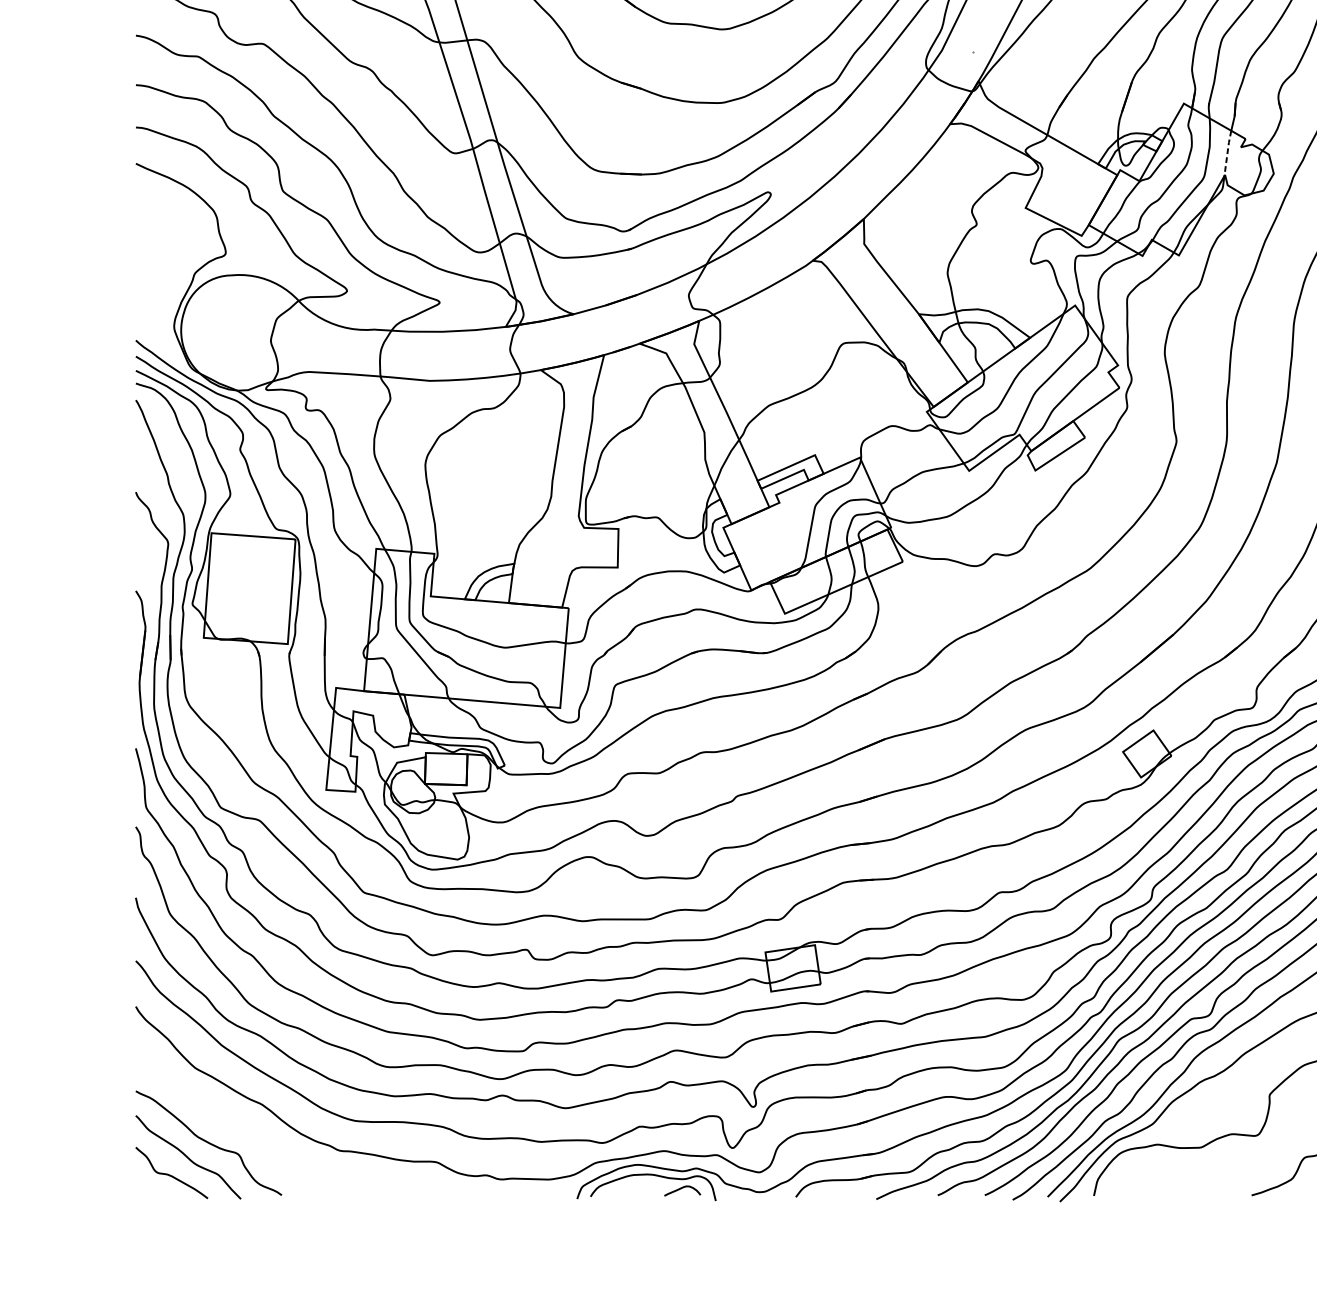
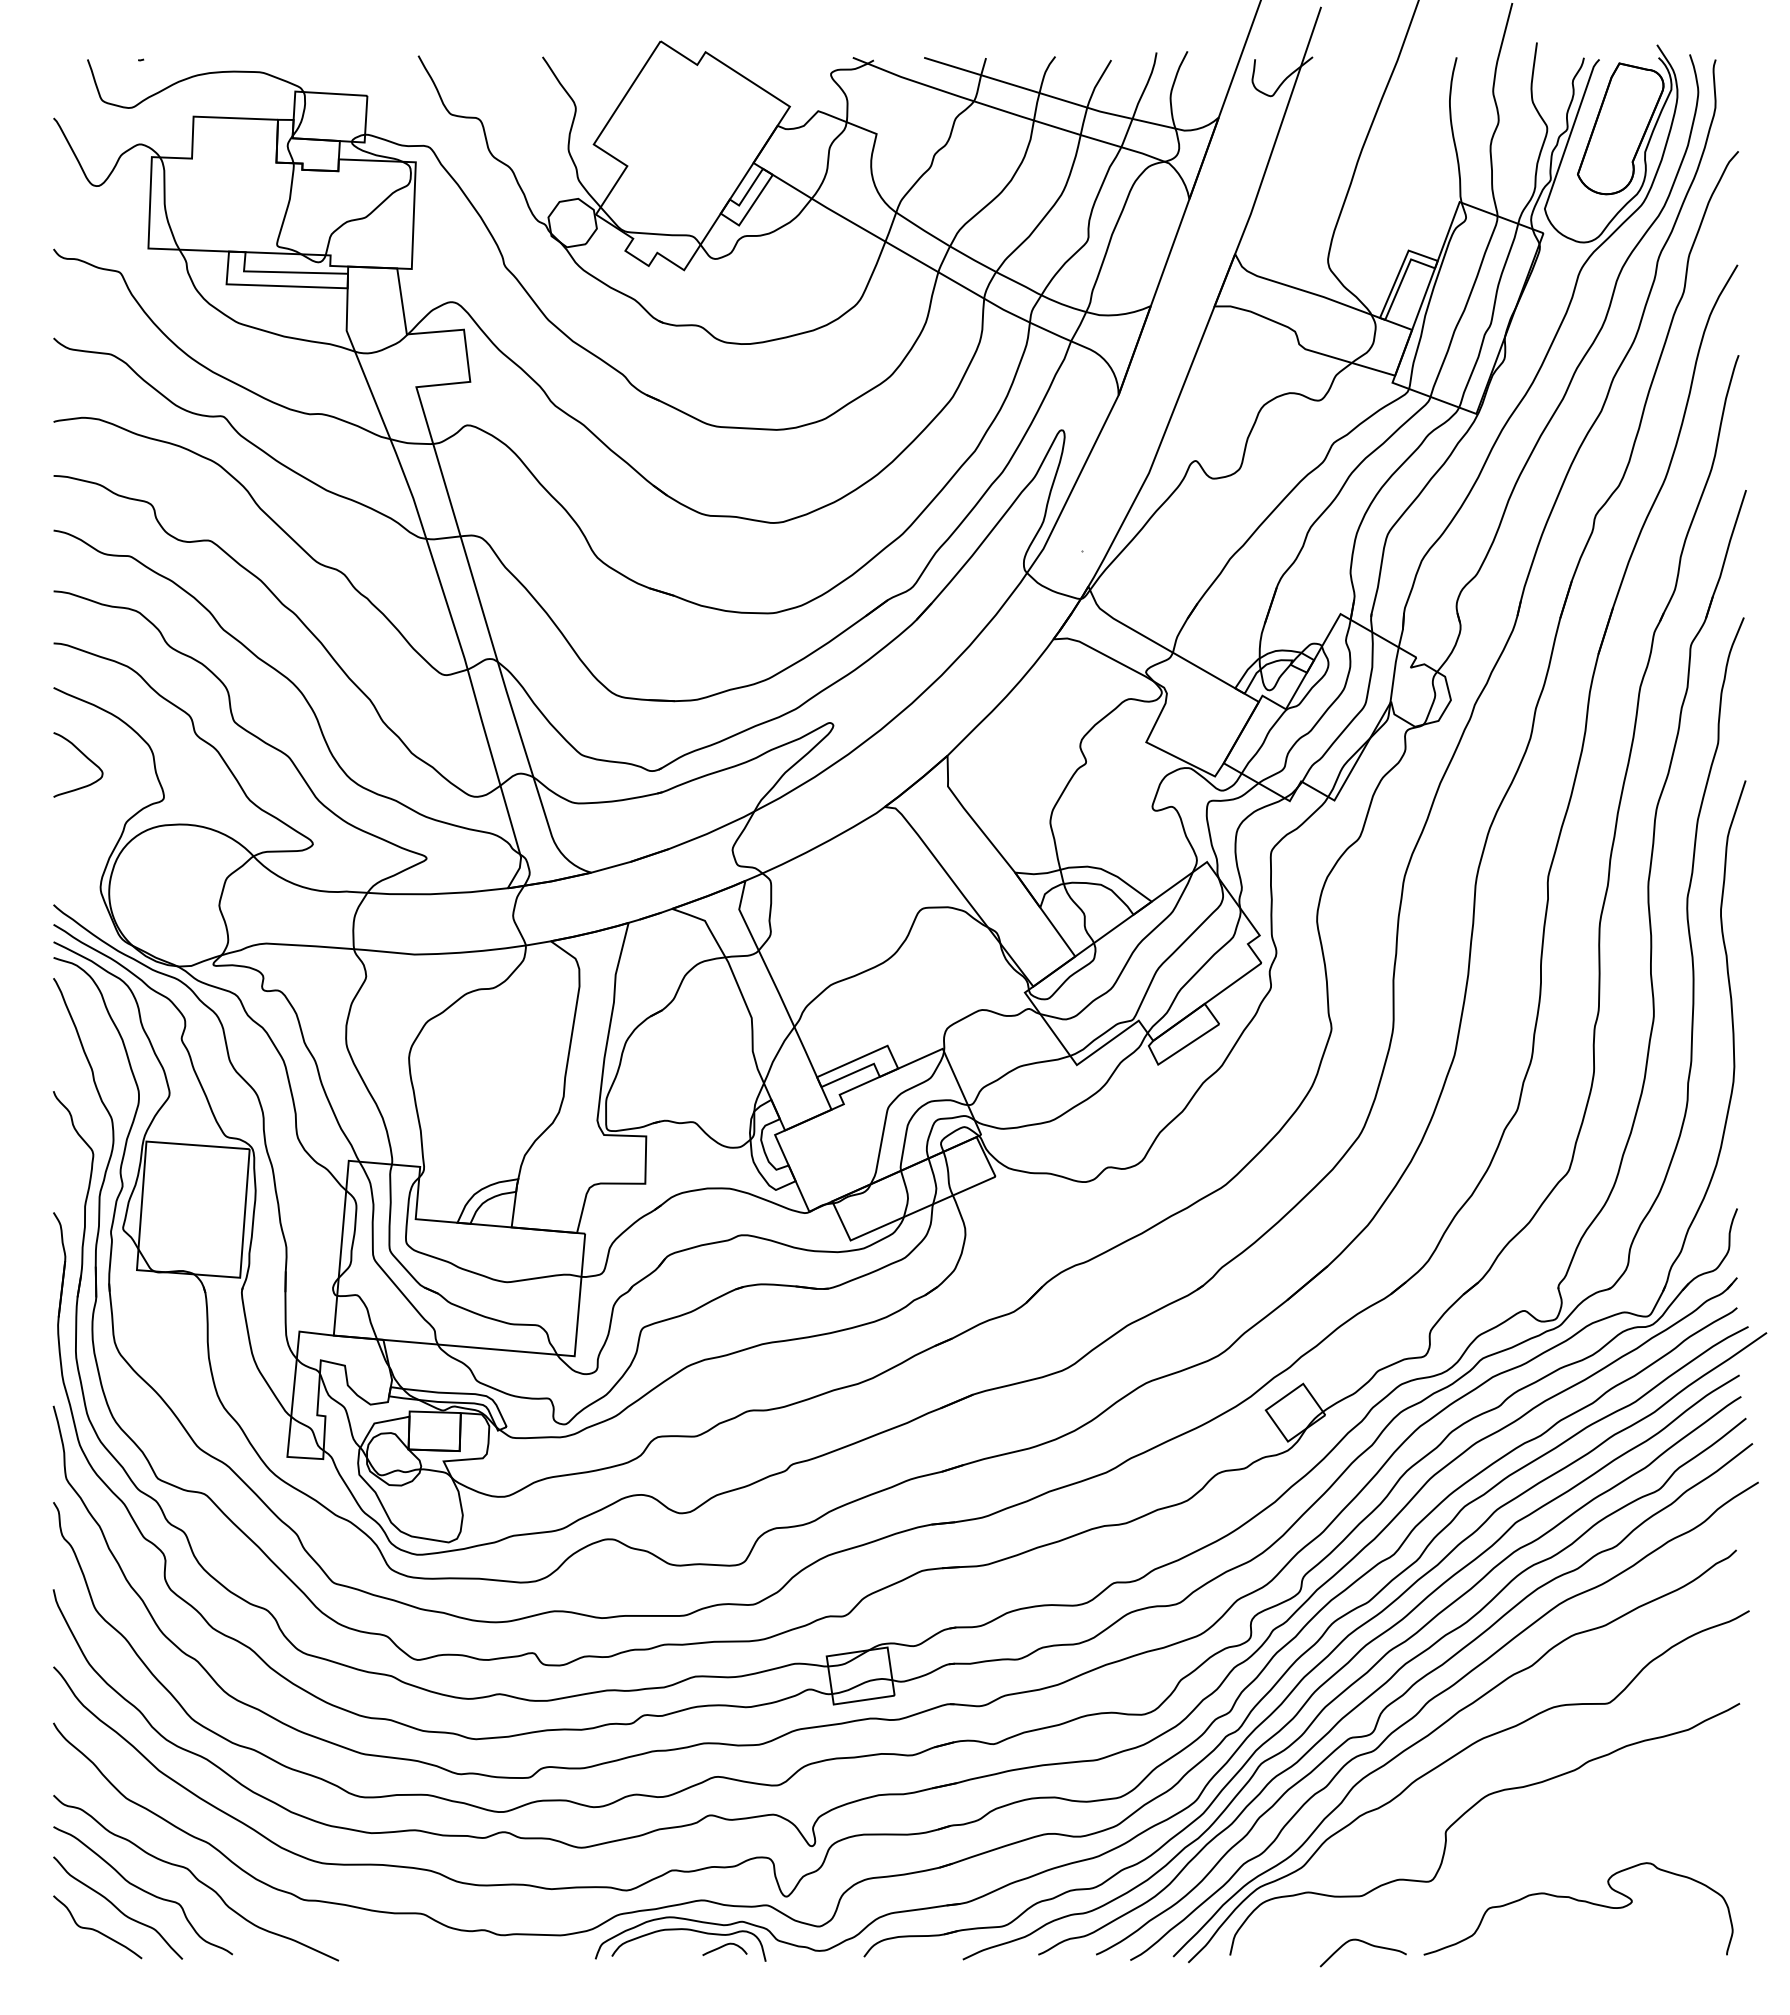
line: (1227, 152) -> (1394, 674), dashed -> solid
curve: (161, 220) -> (85, 757), added
curve: (252, 1132) -> (196, 1877), added
curve: (1203, 1186) -> (1364, 1943), added

